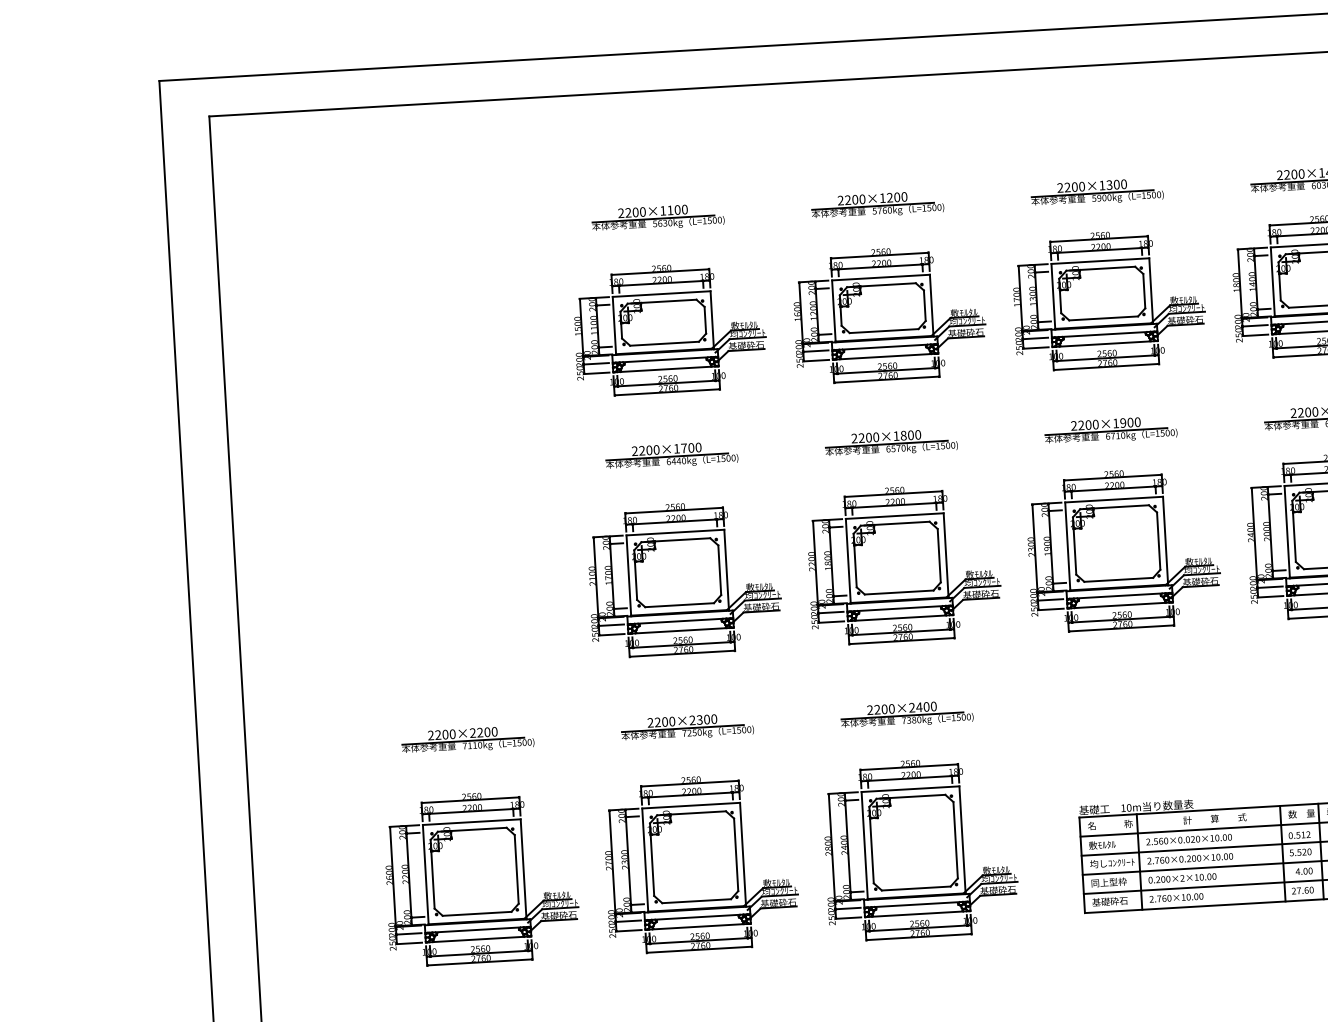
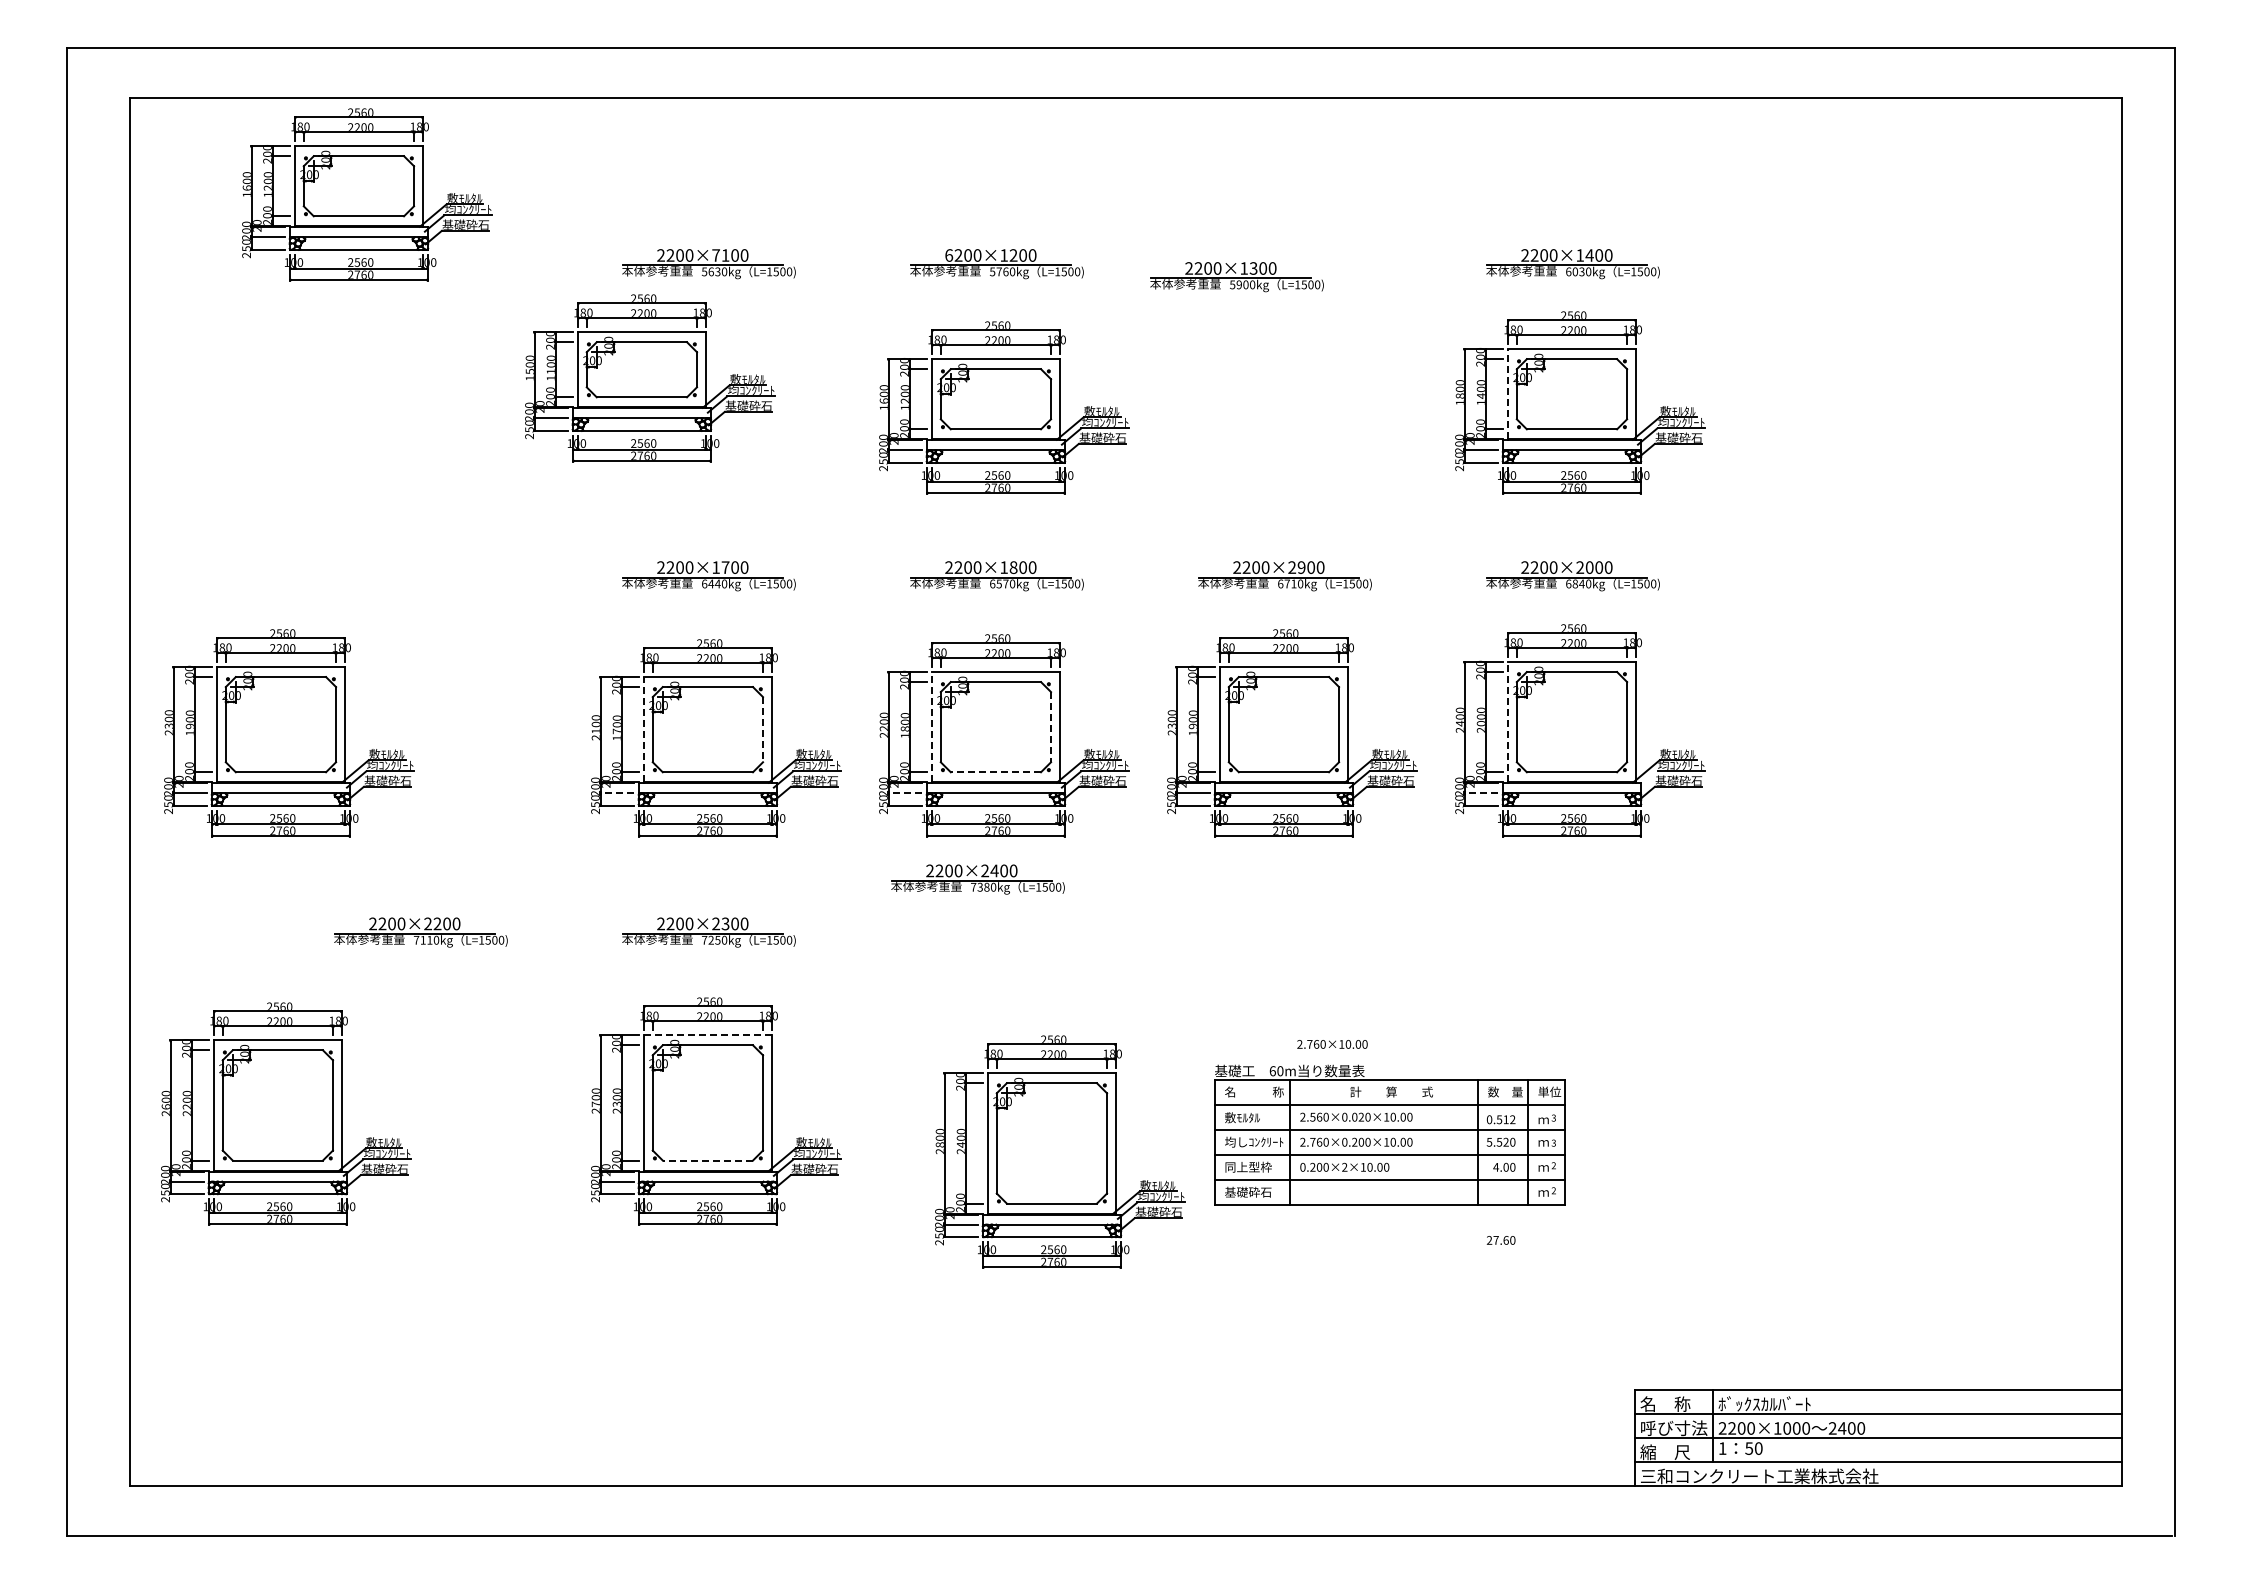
part: (394, 179) -> (367, 194), added
part: (1096, 192) -> (1236, 277), moved
text: (841, 200) -> (949, 255), 2200×1200 -> 6200×1200
text: (662, 210) -> (715, 255), 2200×1100 -> 2200×7100
line: (1272, 281) -> (1507, 393), solid -> dashed
part: (1109, 299) -> (1292, 405), removed
part: (670, 329) -> (650, 378), moved
text: (1116, 423) -> (1292, 567), 2200×1900 -> 2200×2900
line: (1286, 531) -> (1507, 721), solid -> dashed
line: (939, 555) -> (1051, 727), solid -> dashed
line: (848, 560) -> (931, 726), solid -> dashed
line: (720, 570) -> (763, 729), solid -> dashed
line: (628, 575) -> (643, 729), solid -> dashed
line: (1269, 587) -> (1480, 793), solid -> dashed
line: (898, 592) -> (995, 772), solid -> dashed
part: (358, 594) -> (289, 733), added
line: (830, 612) -> (904, 793), solid -> dashed
line: (610, 625) -> (616, 793), solid -> dashed
part: (906, 714) -> (977, 879), moved
line: (691, 805) -> (708, 1035), solid -> dashed
text: (1123, 808) -> (1272, 1071), 10m -> 60m
part: (920, 848) -> (1060, 1151), moved
part: (481, 877) -> (286, 1113), moved
text: (1302, 890) -> (1500, 1240), moved
text: (1176, 897) -> (1332, 1044), moved
line: (696, 901) -> (707, 1160), solid -> dashed

